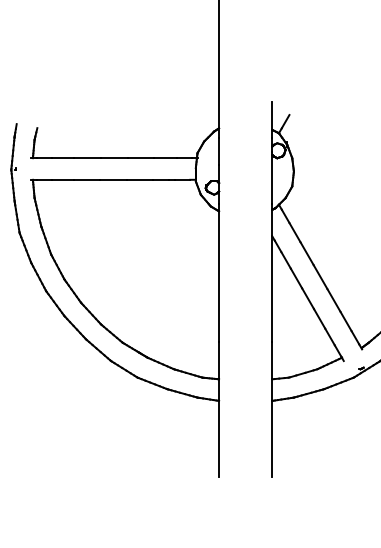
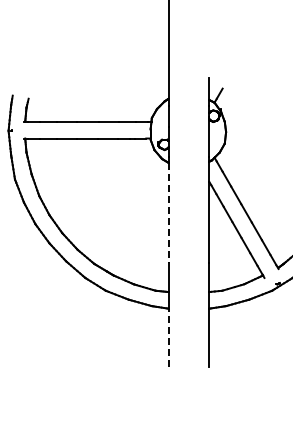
line: (219, 277) -> (168, 213), solid -> dashed
line: (219, 438) -> (168, 337), solid -> dashed

